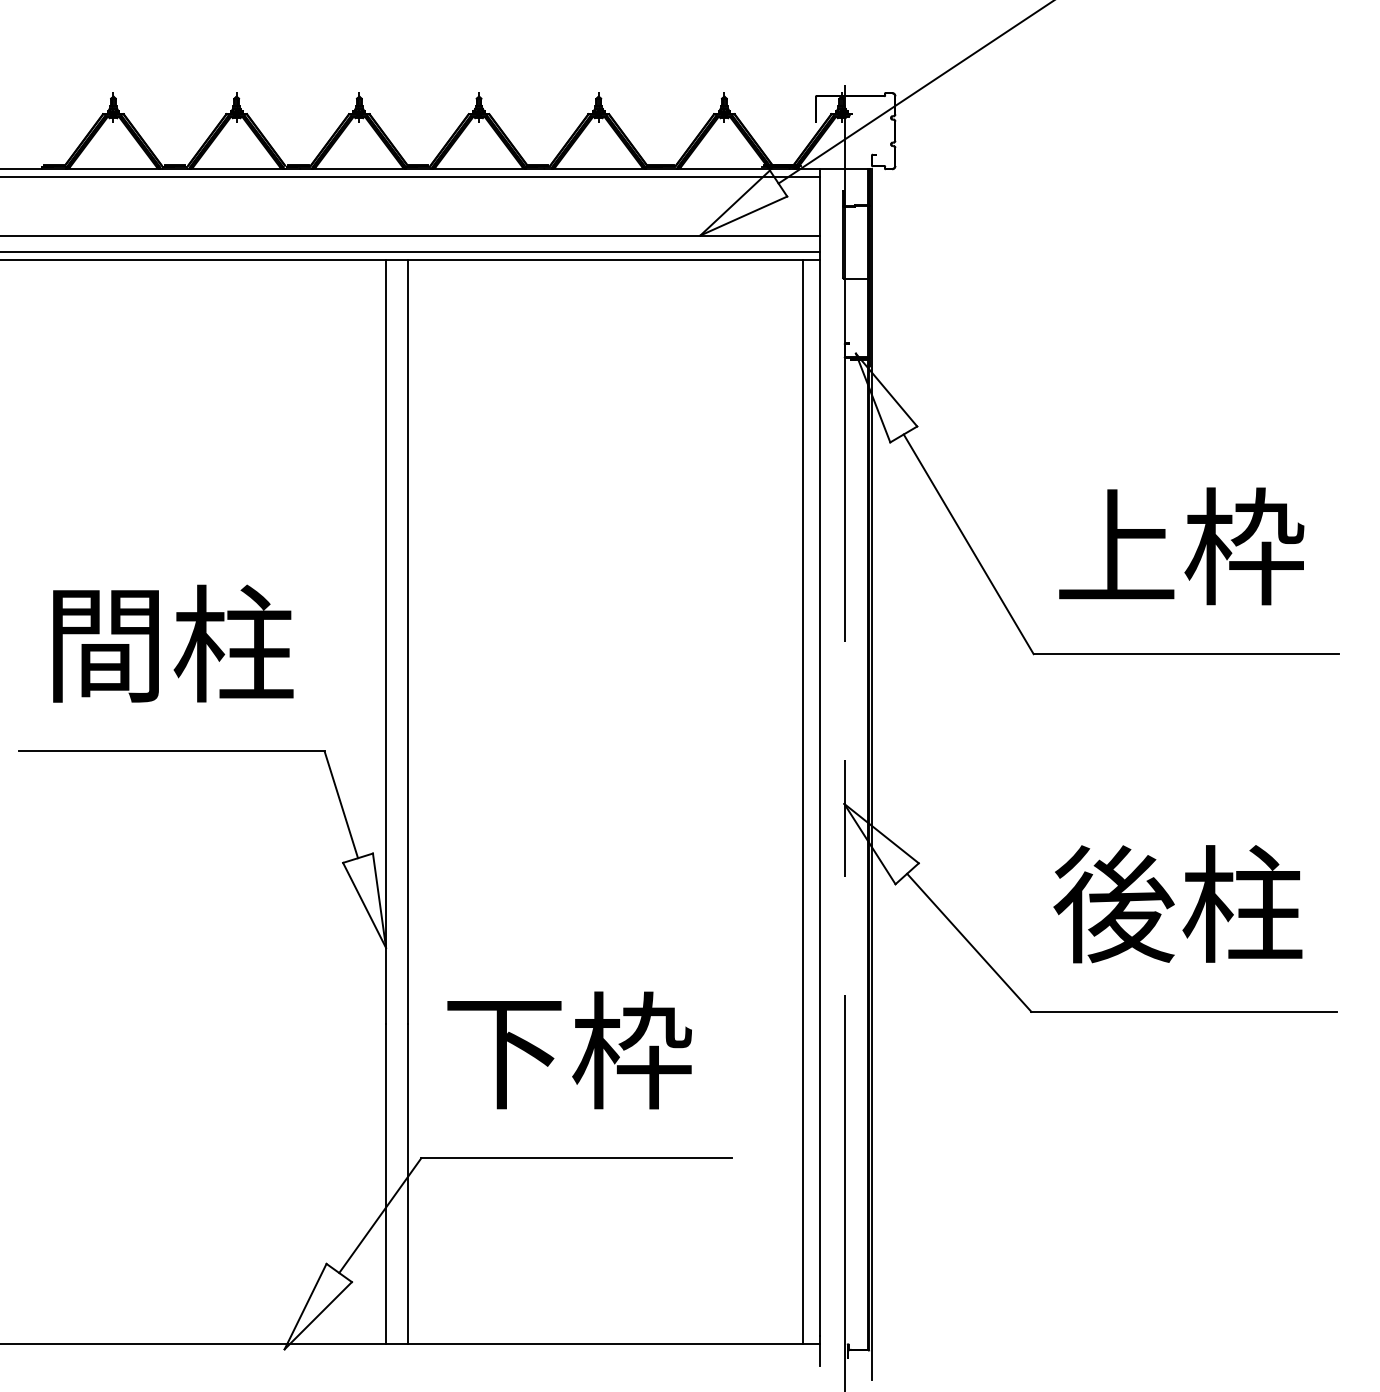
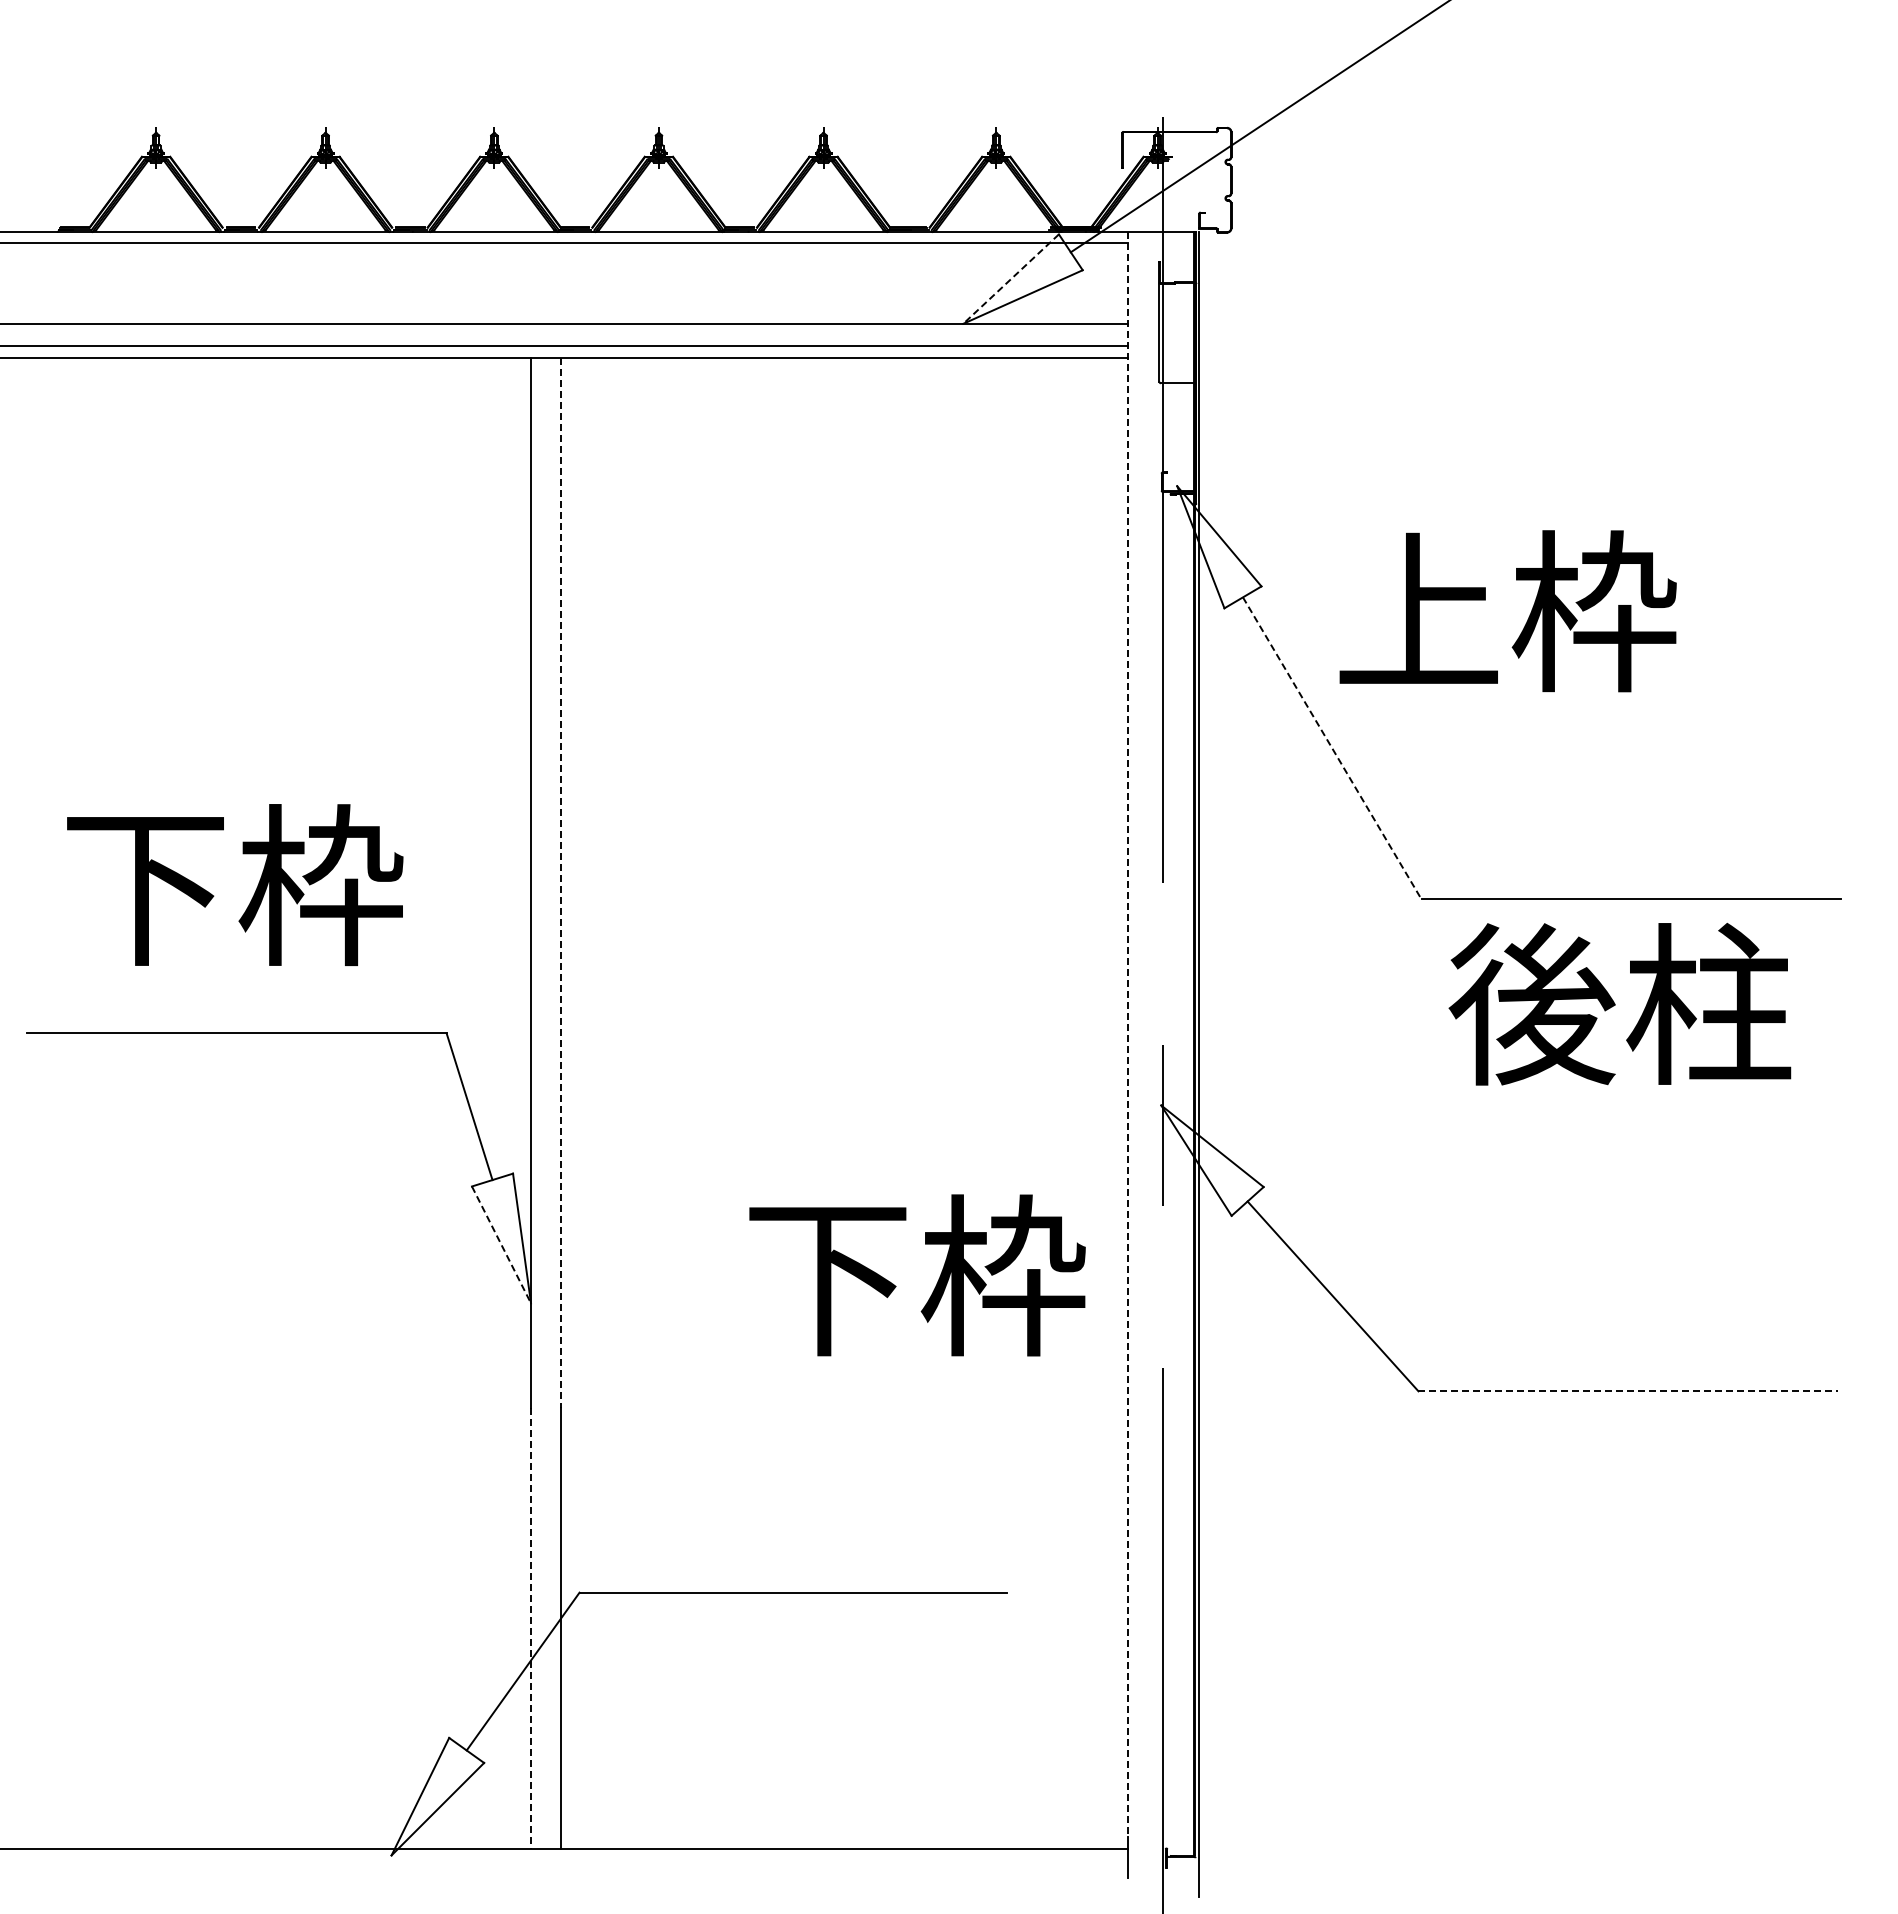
line: (734, 203) -> (1010, 279), solid -> dashed
line: (968, 544) -> (1332, 748), solid -> dashed
text: (1181, 546) -> (1507, 611), moved
line: (407, 642) -> (560, 883), solid -> dashed
text: (171, 644) -> (235, 885), 間柱 -> 下枠
line: (820, 752) -> (1128, 1034), solid -> dashed
line: (803, 801) -> (1104, 1102), removed
text: (1177, 903) -> (1619, 1003), moved
line: (364, 905) -> (501, 1245), solid -> dashed
line: (1184, 1011) -> (1628, 1391), solid -> dashed
text: (569, 1050) -> (917, 1275), moved
line: (386, 1184) -> (531, 1628), solid -> dashed

